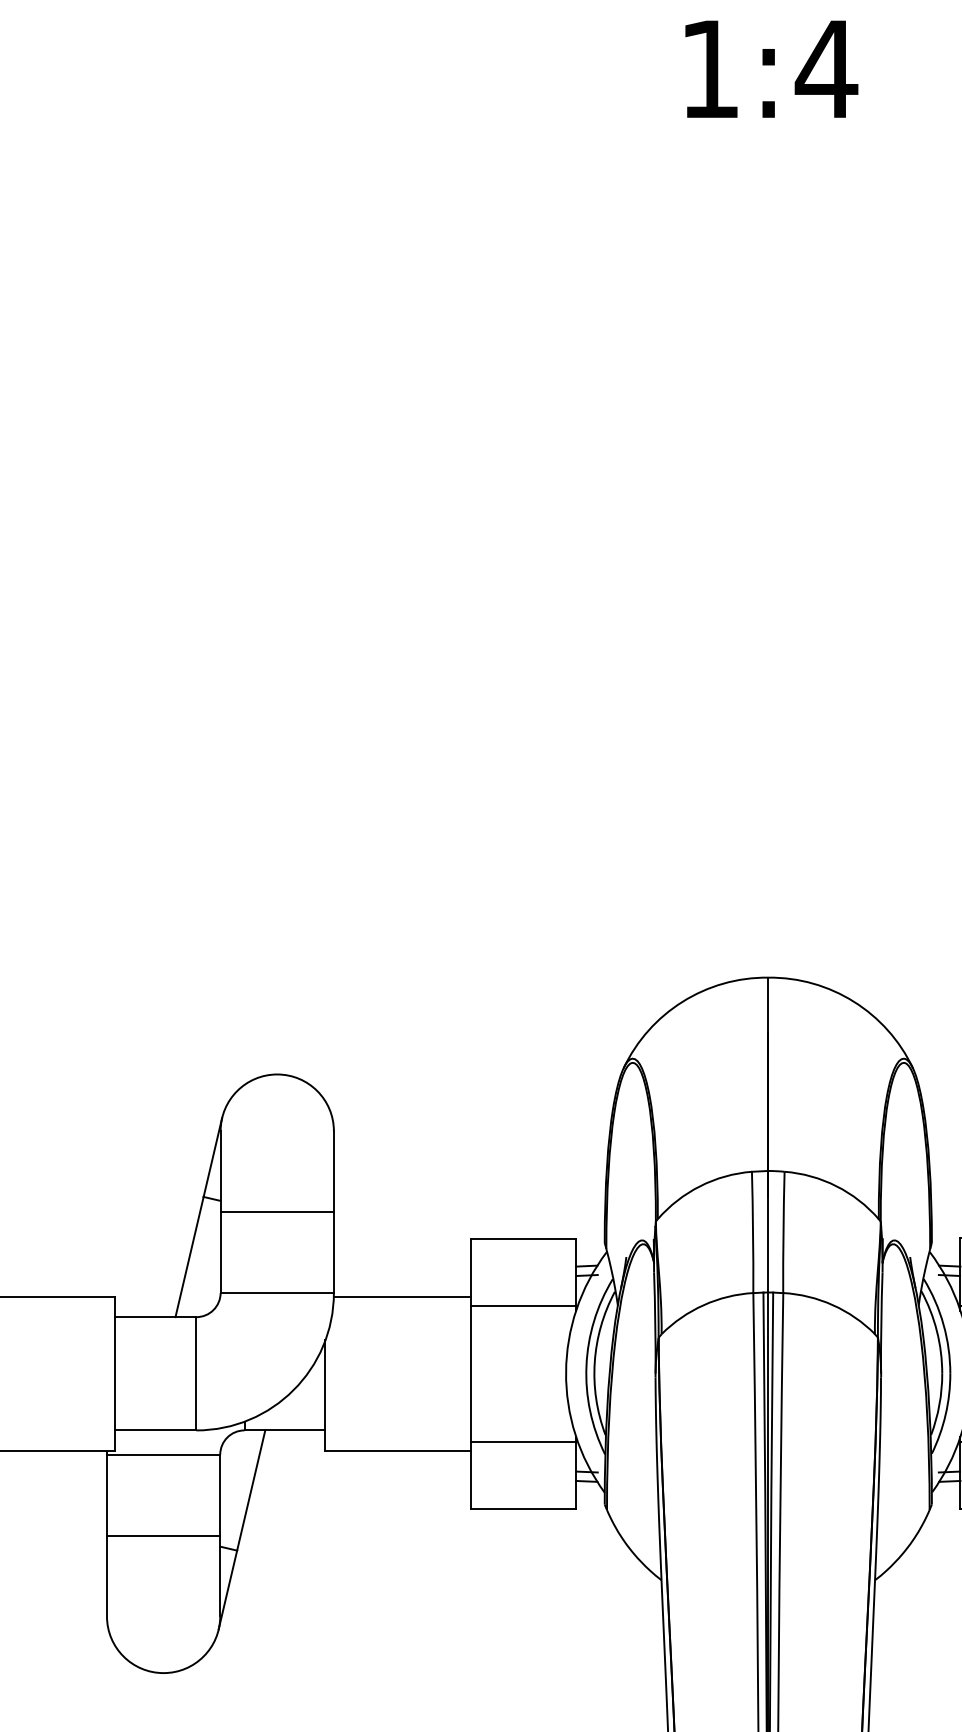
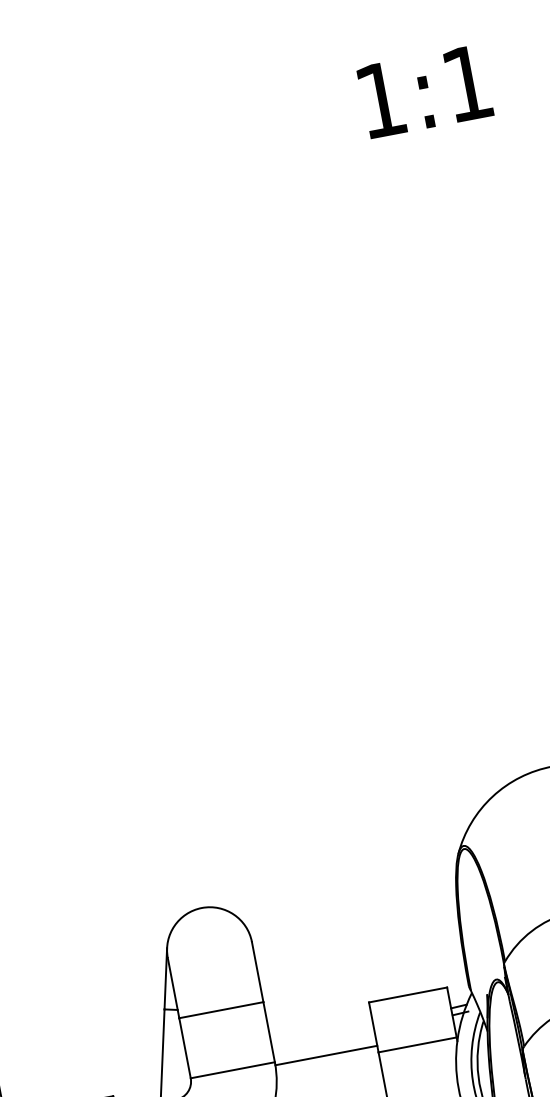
text: (826, 68) -> (467, 82), 1:4 -> 1:1

